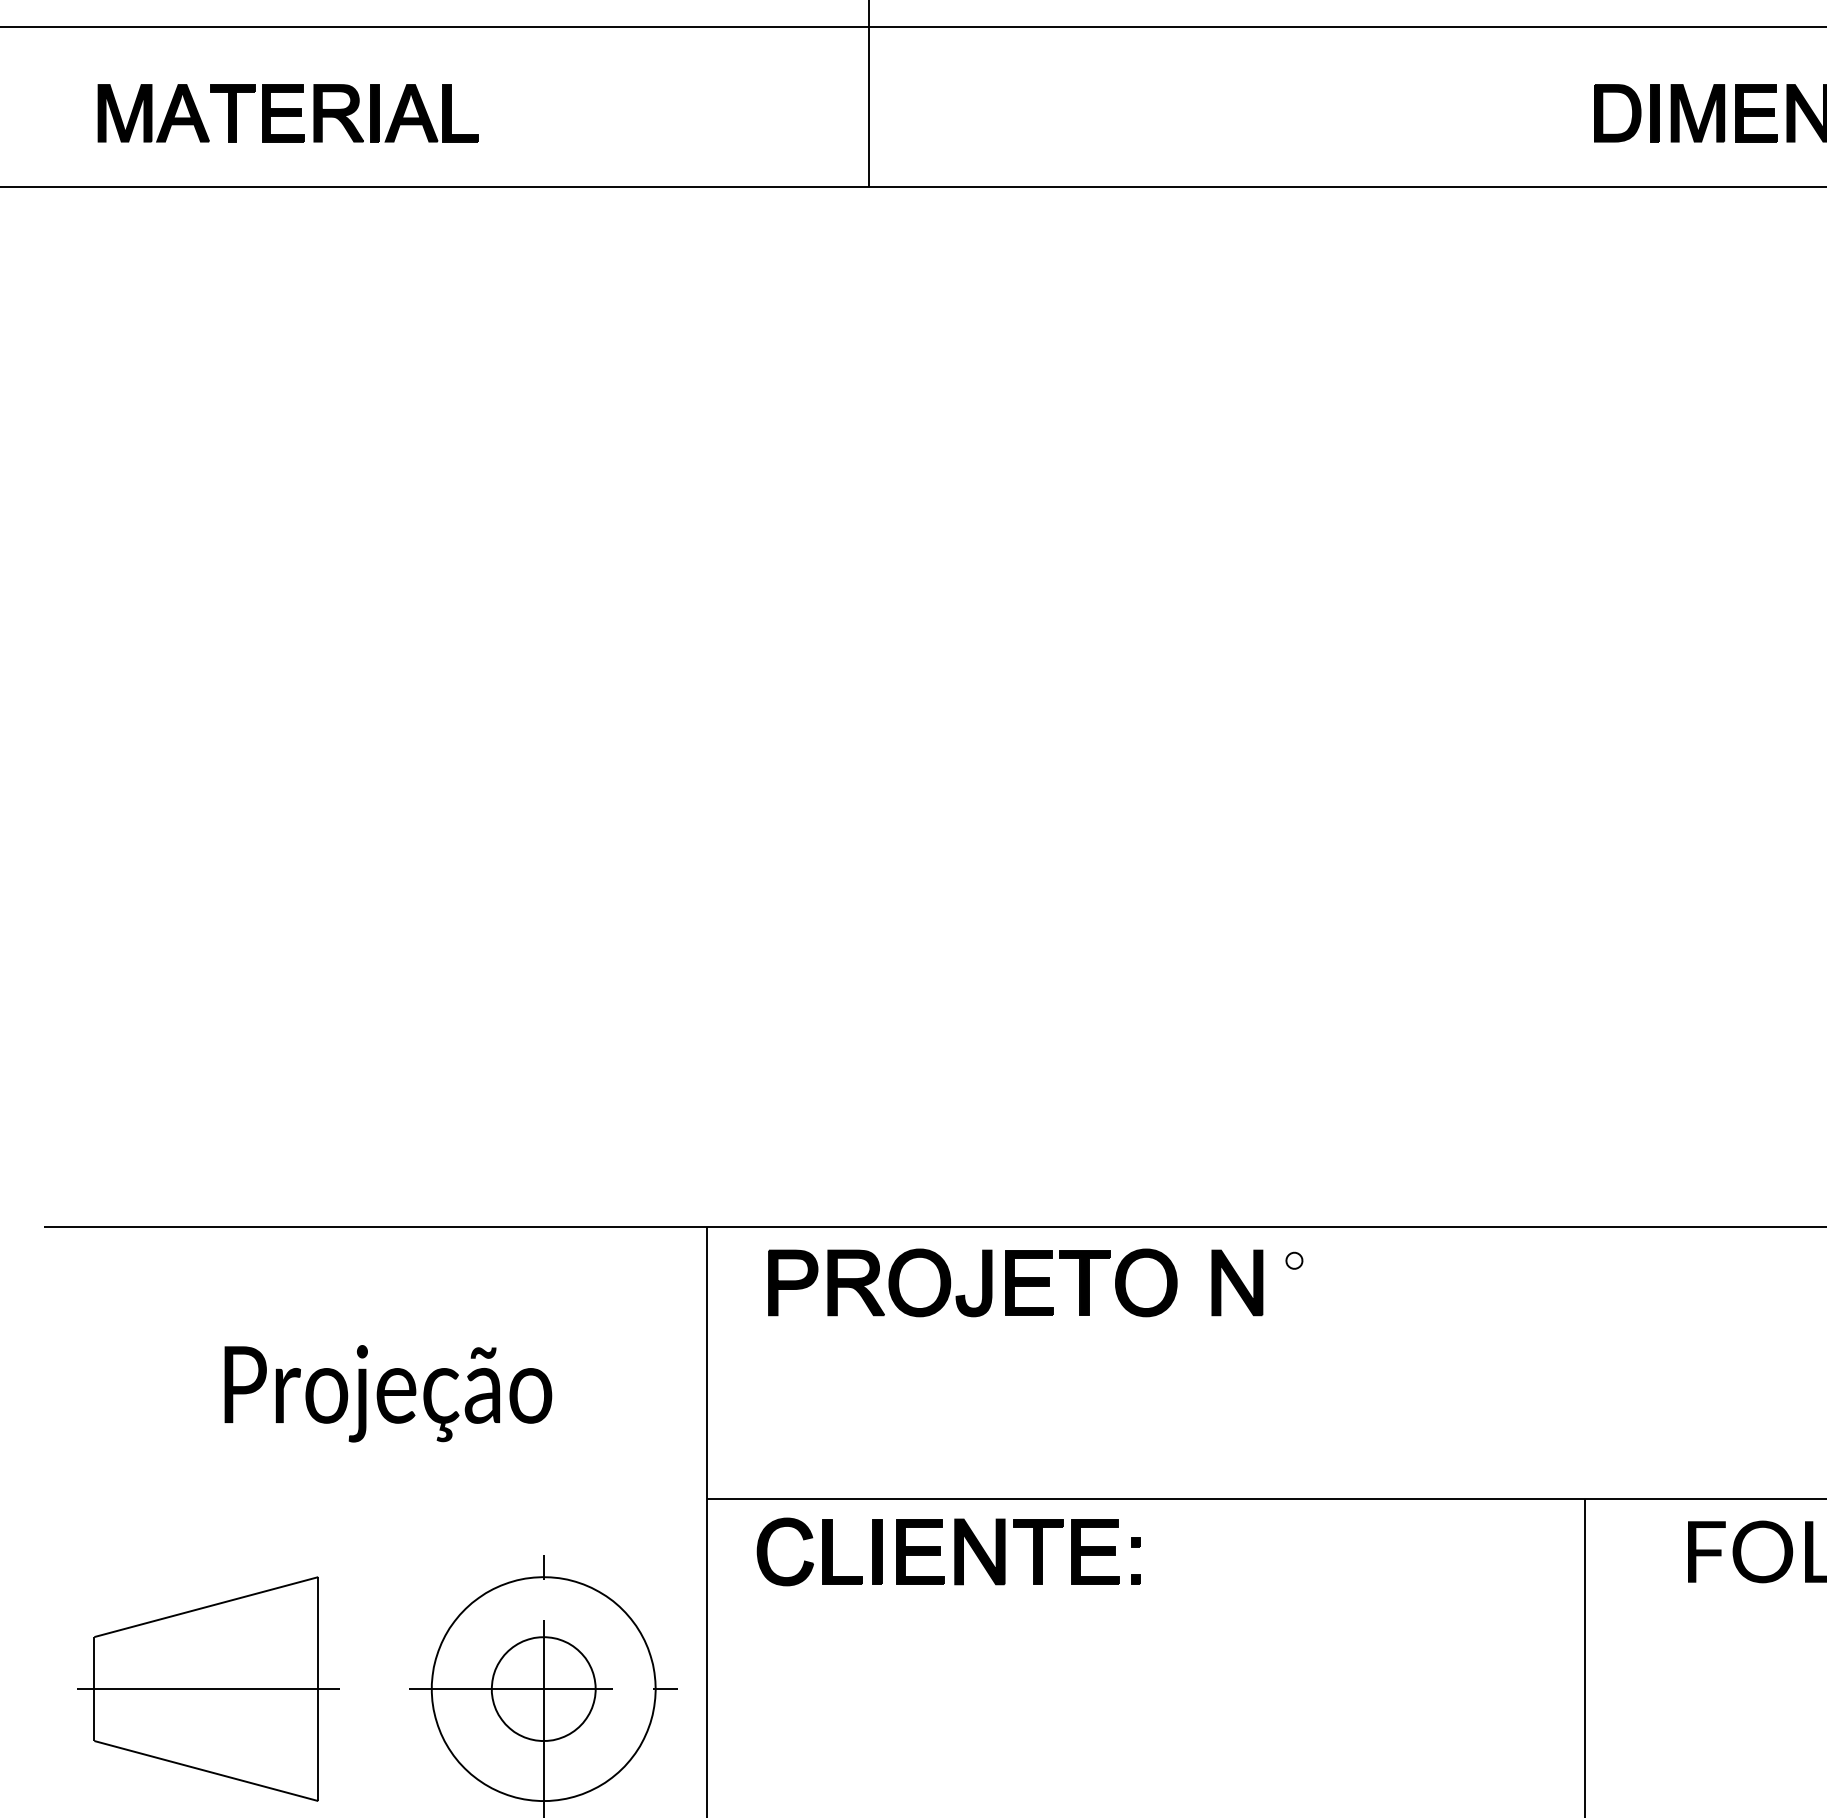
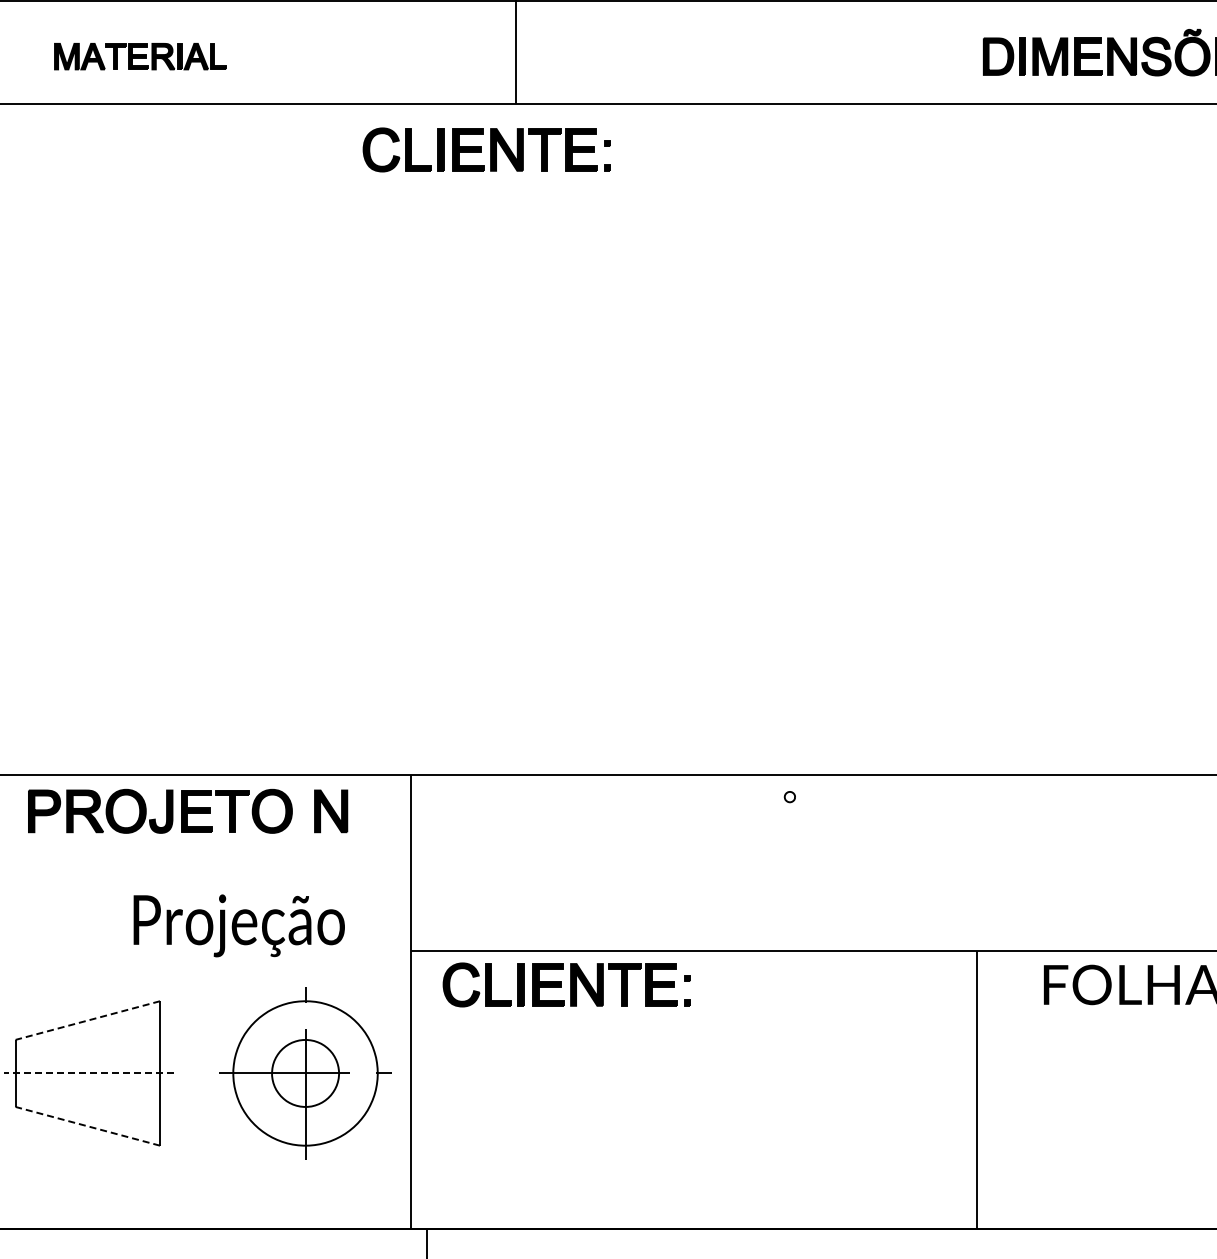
part: (287, 113) -> (140, 56), size x0.7
part: (824, 257) -> (486, 149), added
part: (1016, 1281) -> (188, 810), moved
text: (387, 1393) -> (238, 925), moved
line: (205, 1607) -> (87, 1020), solid -> dashed
line: (208, 1689) -> (89, 1073), solid -> dashed
line: (205, 1771) -> (87, 1126), solid -> dashed

